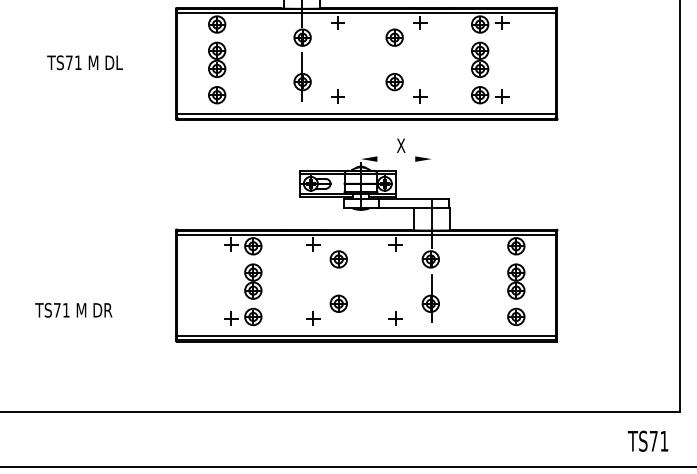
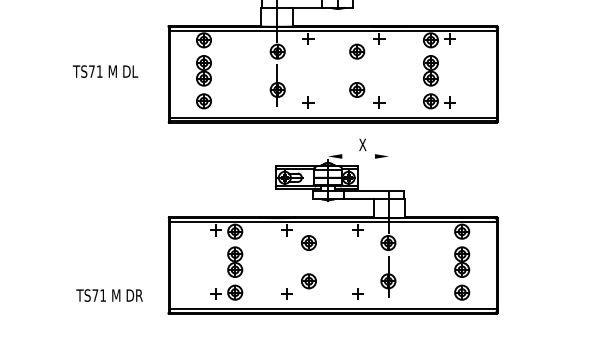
text: (84, 62) -> (105, 71), moved
text: (73, 310) -> (109, 295), moved

